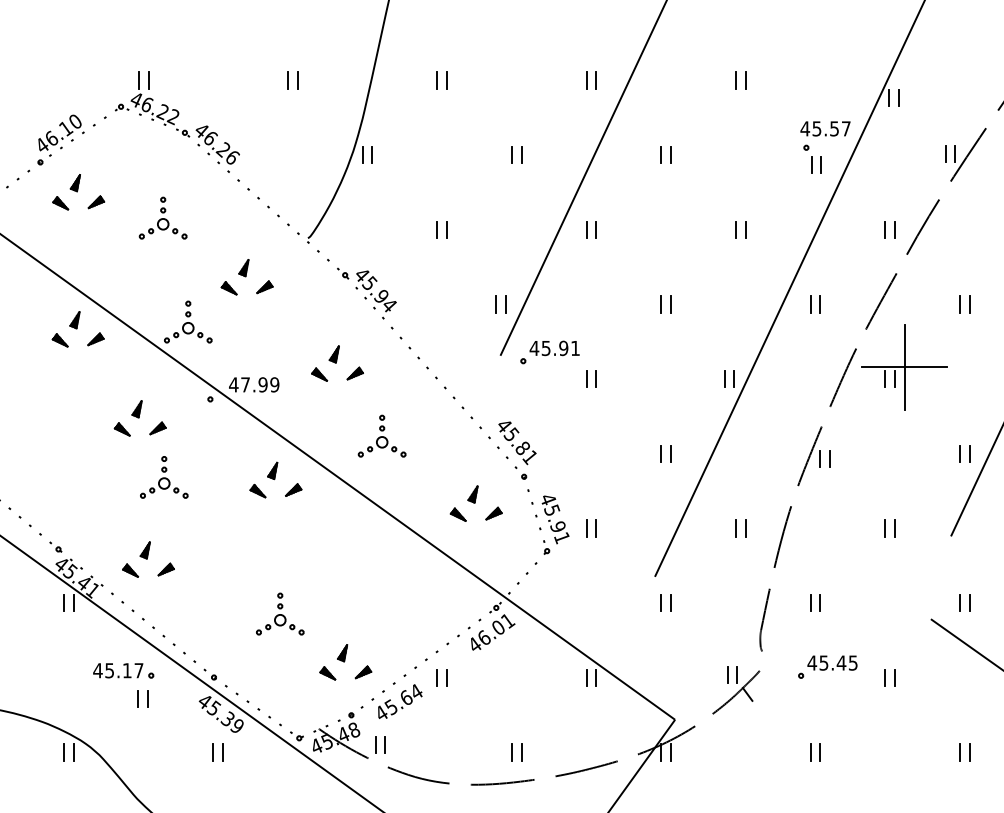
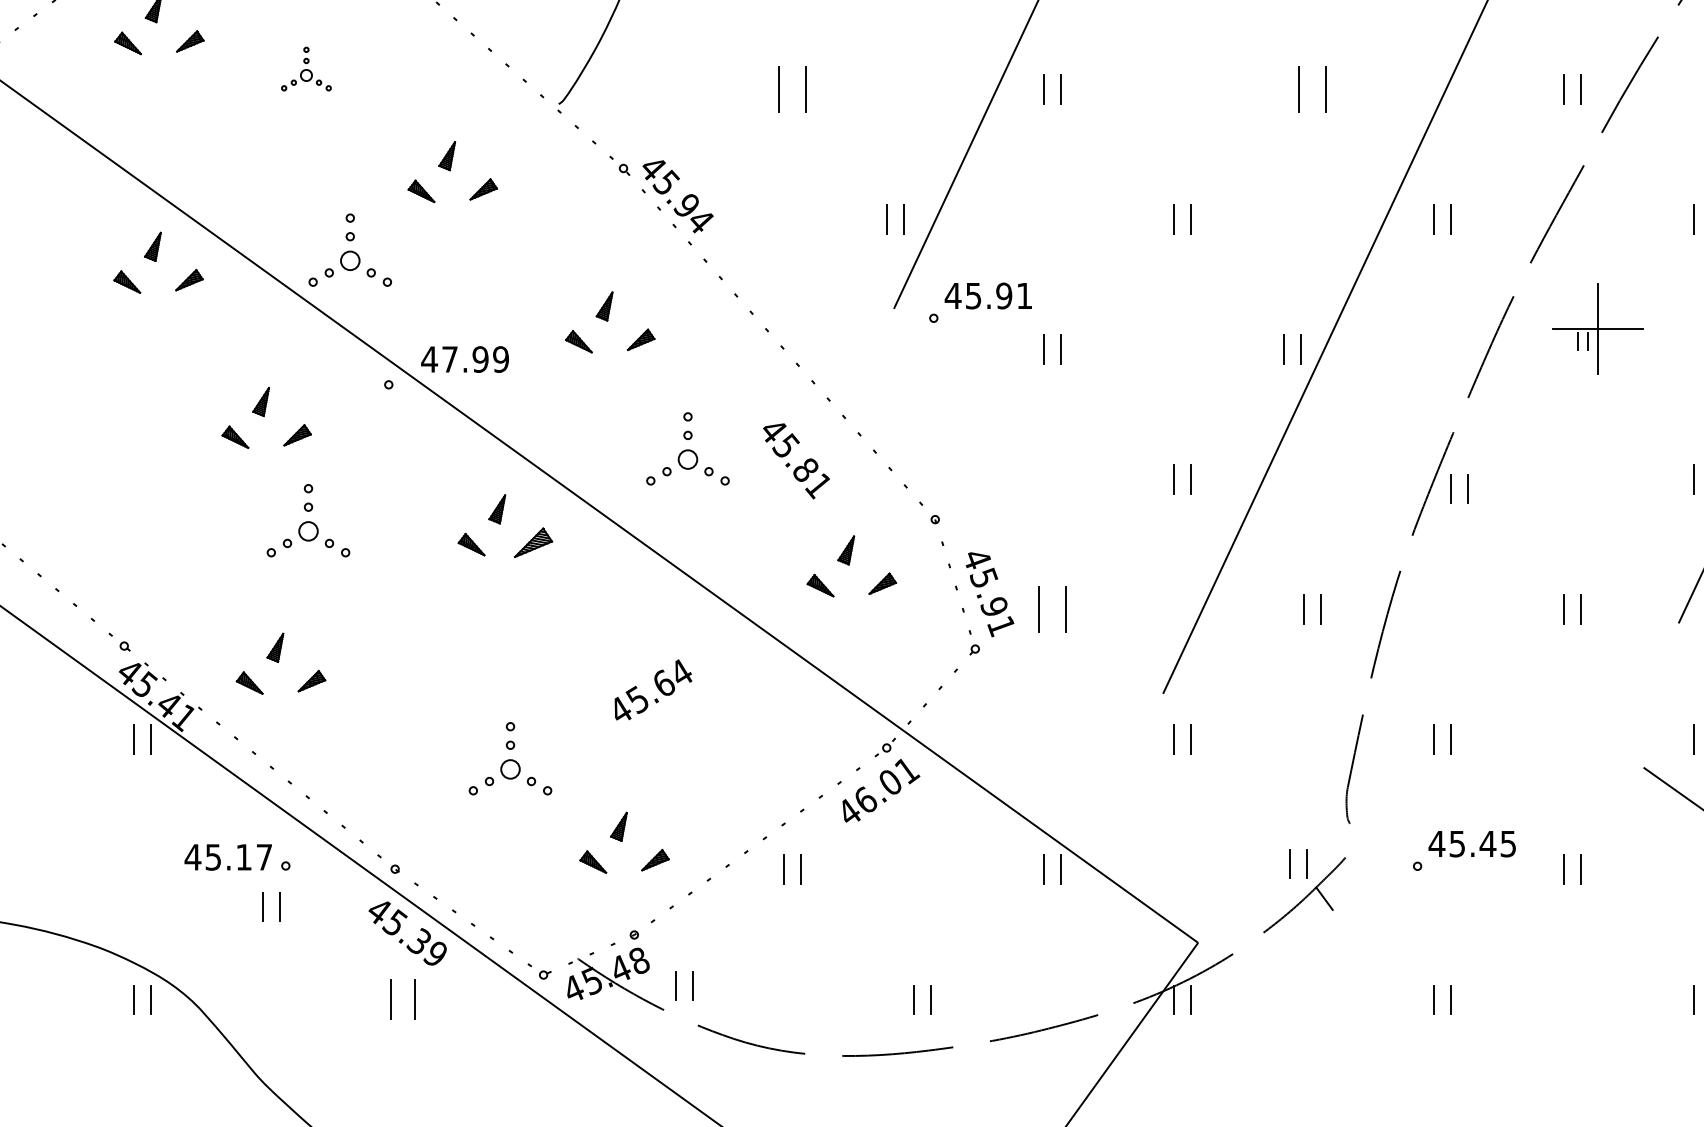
part: (162, 217) -> (305, 68), size x0.6
part: (441, 229) -> (791, 88), size x1.6
part: (740, 229) -> (1312, 88), size x1.6
part: (904, 367) -> (1597, 329), size x0.6
text: (517, 443) -> (796, 461), moved
part: (293, 489) -> (533, 541), size x1.4
part: (591, 528) -> (1052, 609), size x1.6
text: (400, 701) -> (653, 689), moved
part: (217, 752) -> (401, 999), size x1.4

